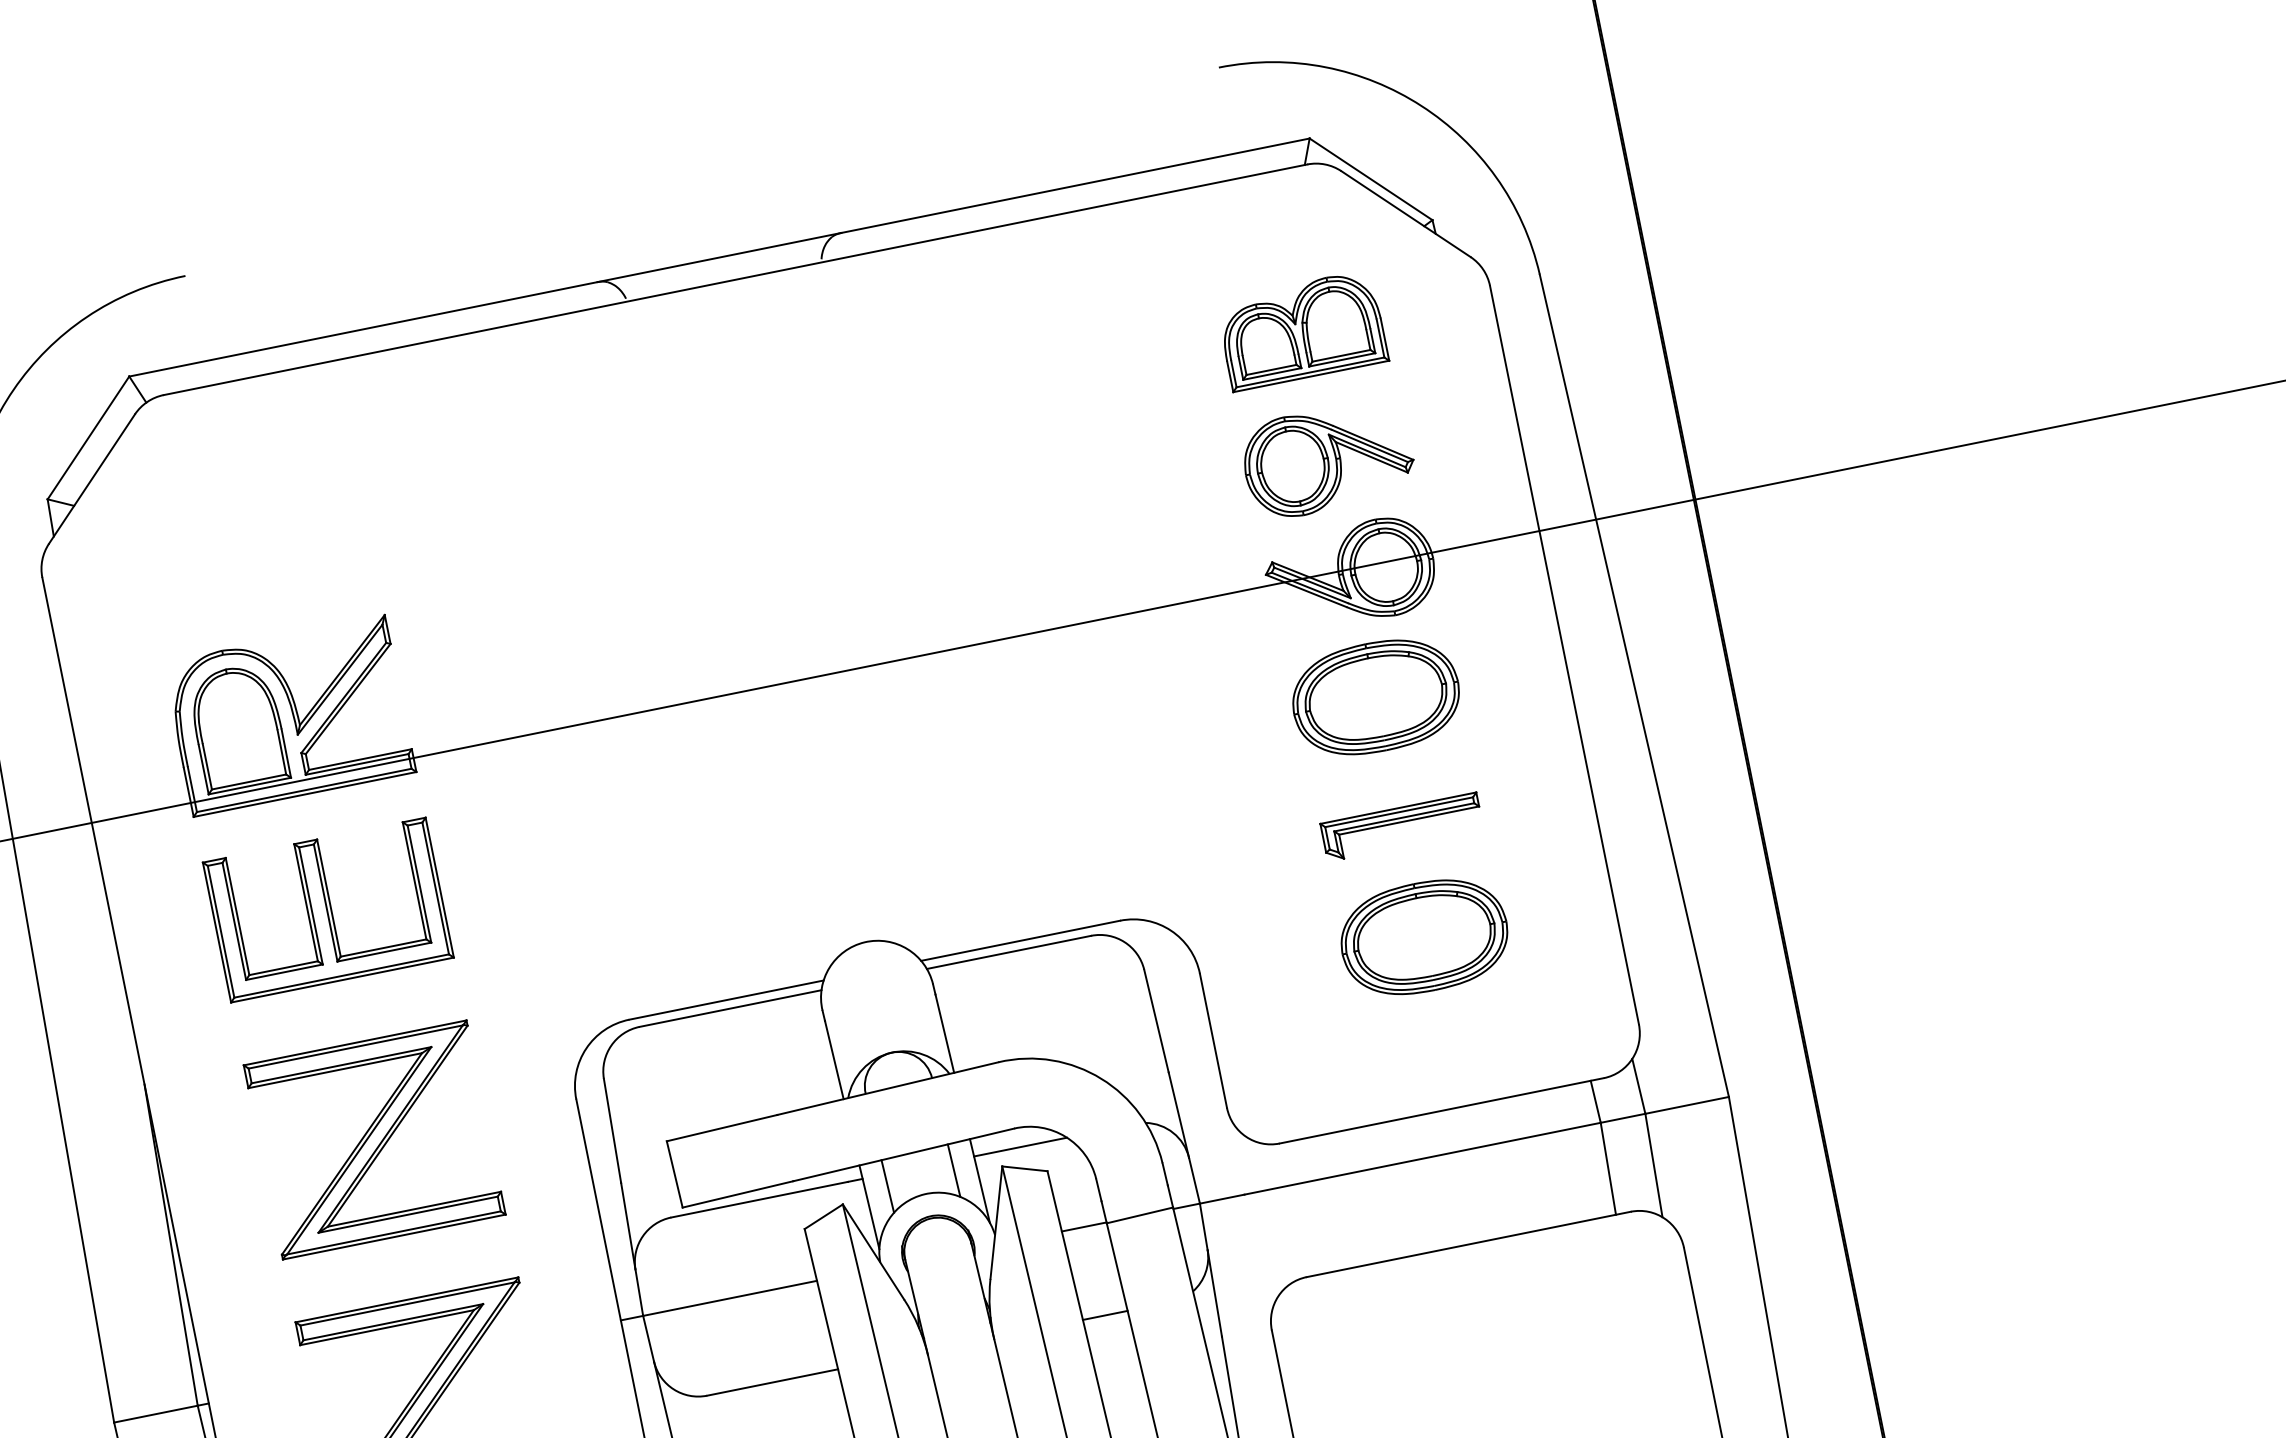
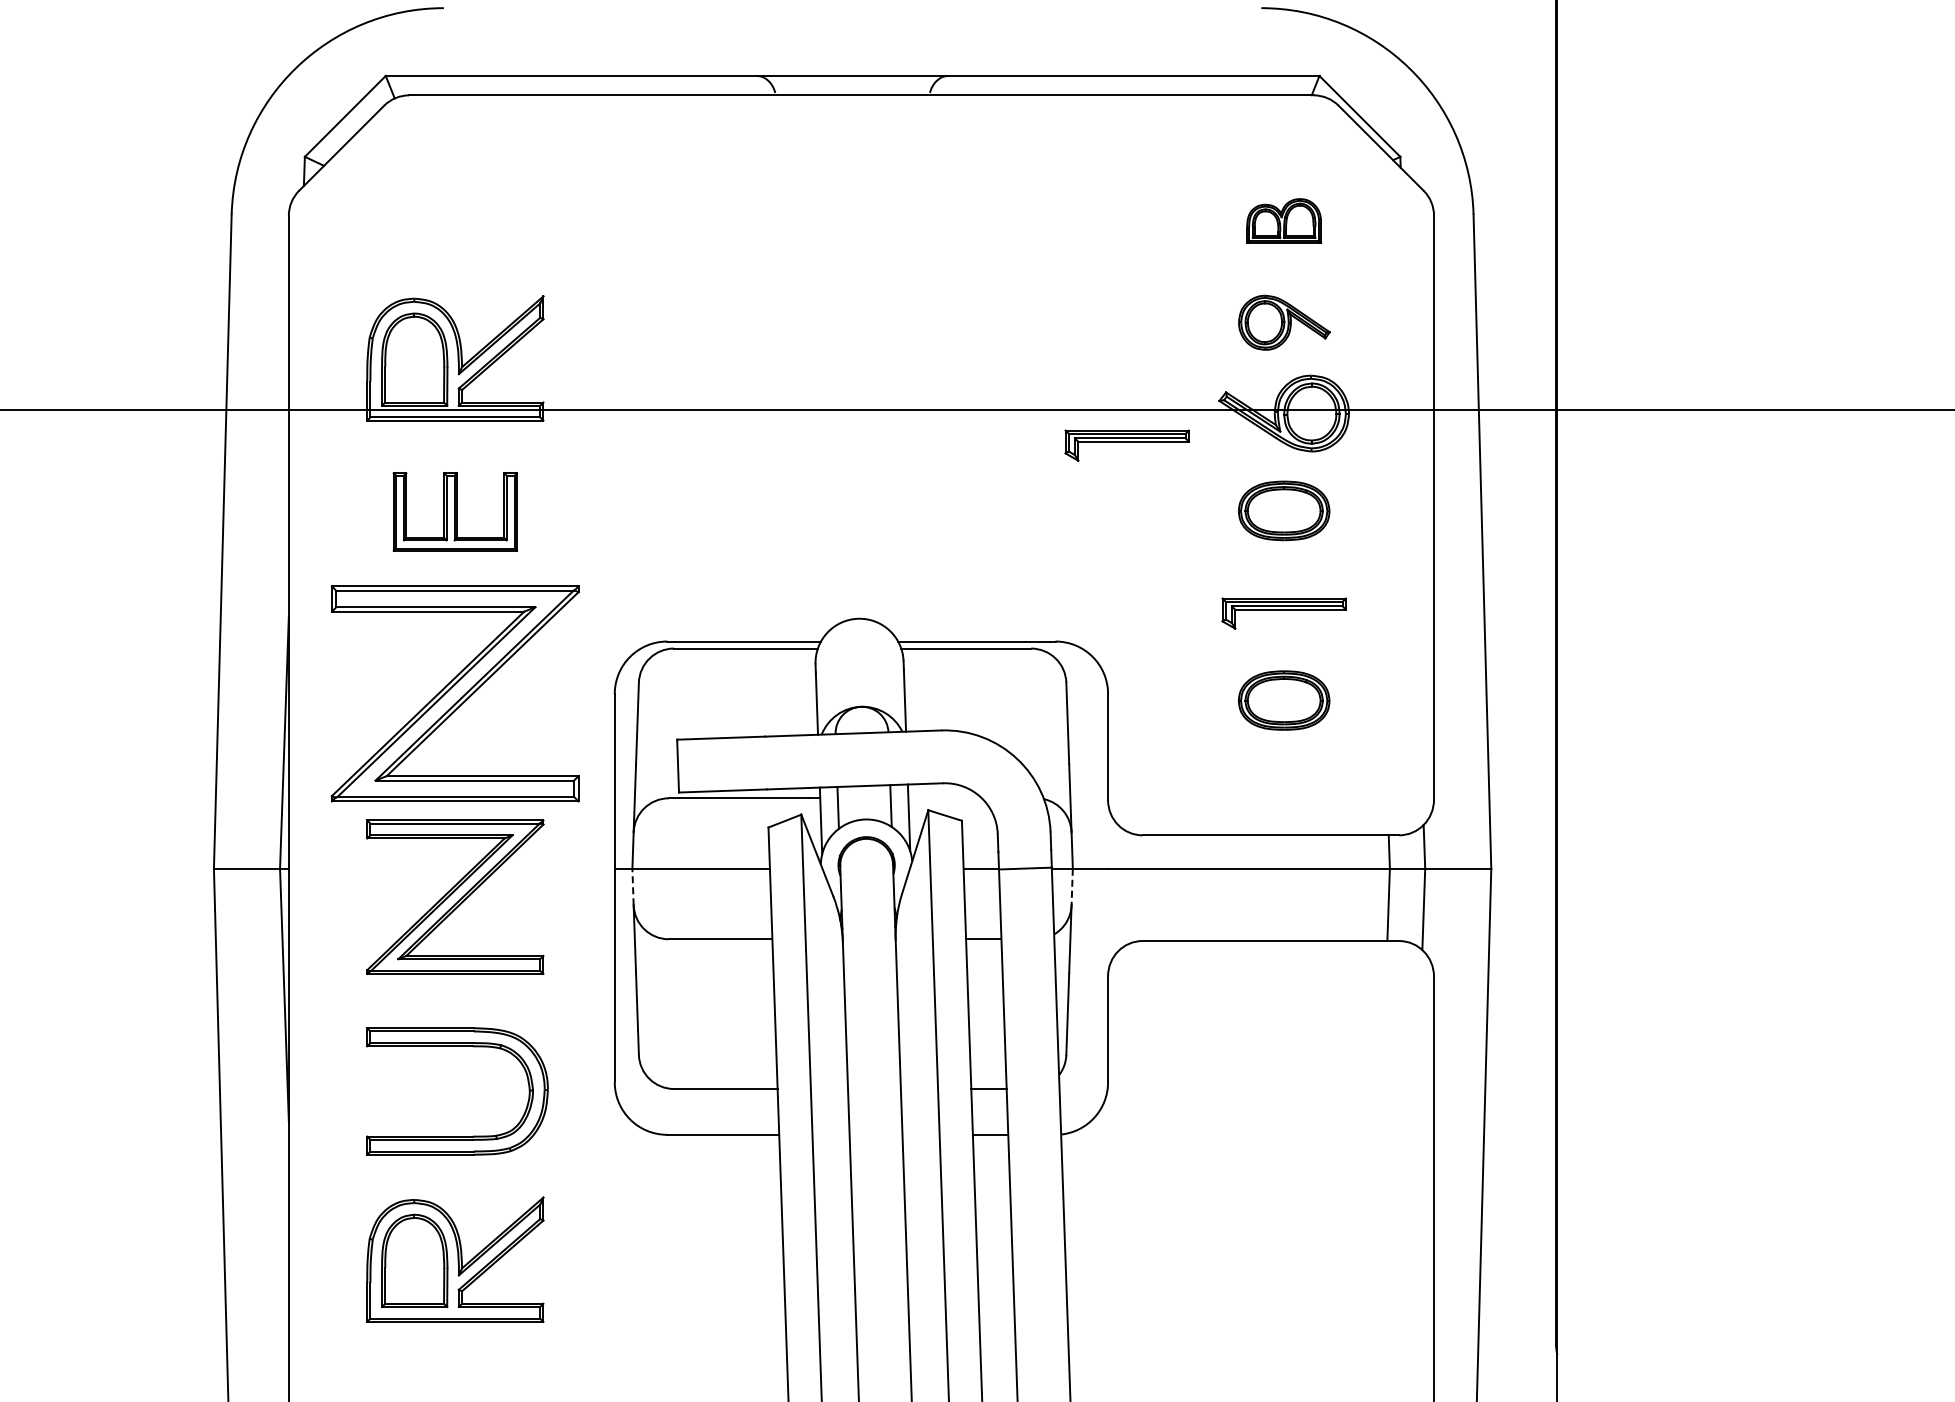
part: (1300, 330) -> (1283, 220), size x0.6
part: (1328, 459) -> (1284, 322), size x0.7
part: (1159, 654) -> (1126, 445), added
part: (1374, 696) -> (1283, 510), size x0.7
part: (328, 909) -> (455, 511), size x0.7
part: (1423, 937) -> (1283, 700), size x0.7
part: (374, 1139) -> (455, 693), size x1.4
line: (1019, 1147) -> (944, 798), removed
line: (1204, 1227) -> (1072, 887), solid -> dashed
line: (649, 1338) -> (633, 886), solid -> dashed

